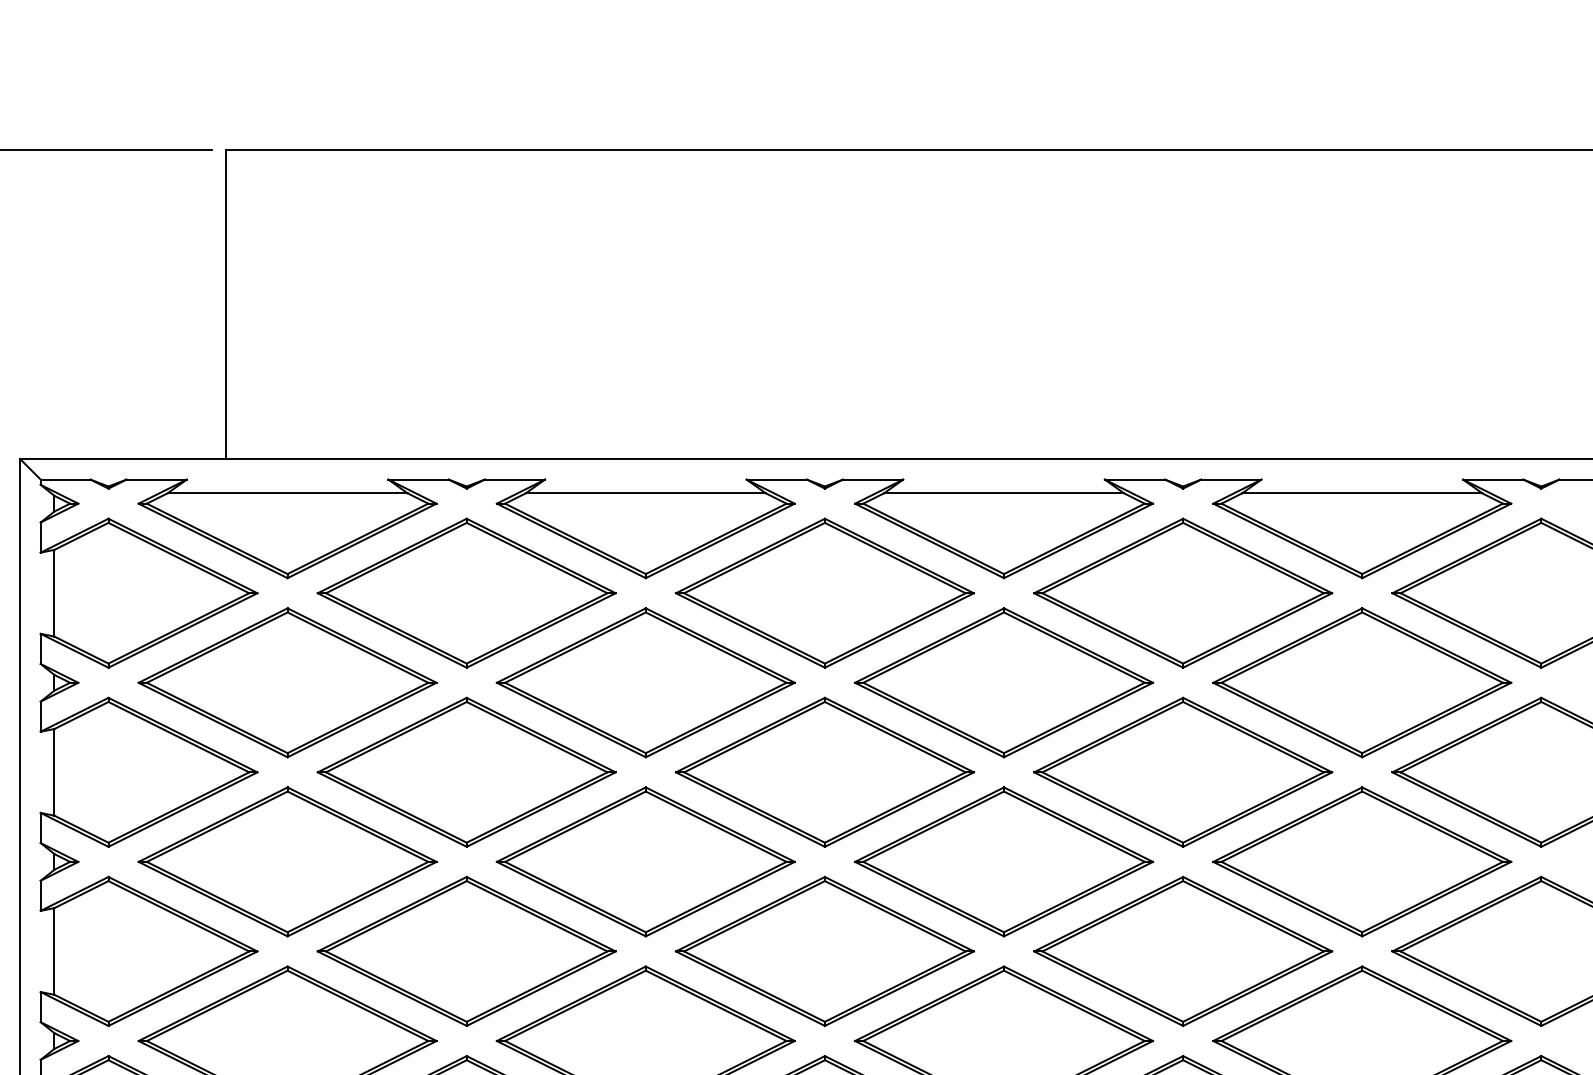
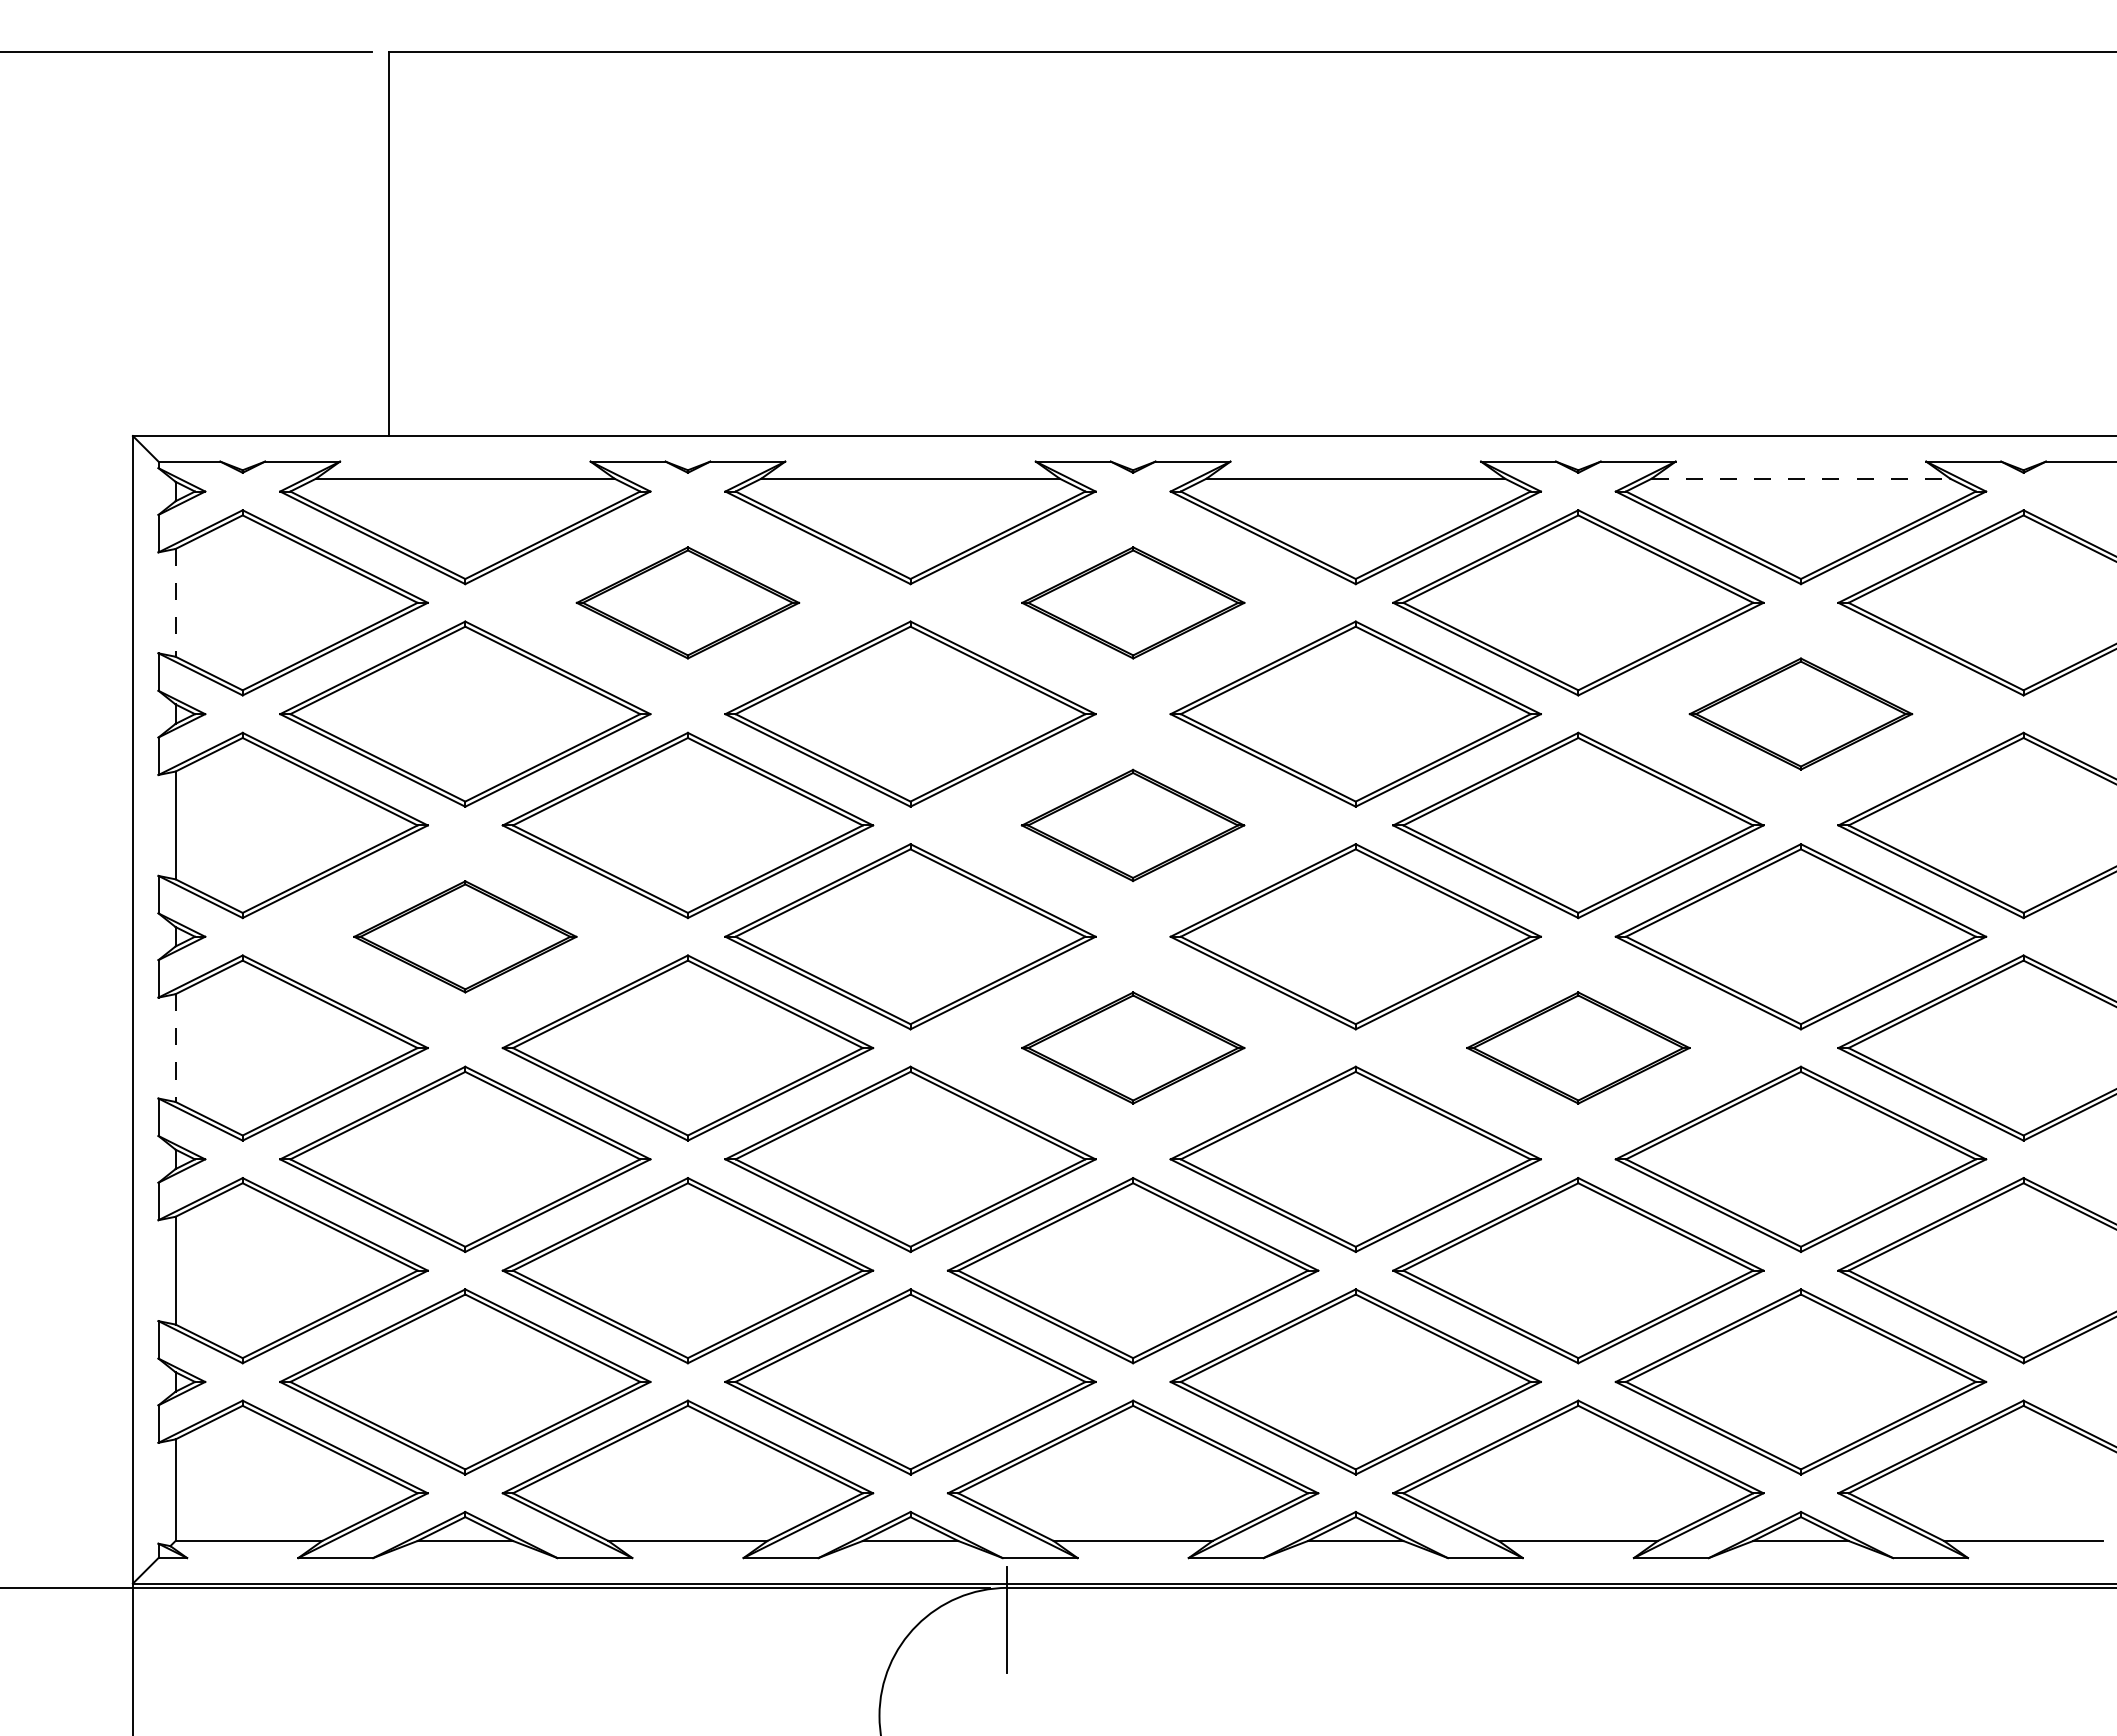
line: (1362, 493) -> (1801, 478), solid -> dashed
line: (54, 592) -> (175, 602), solid -> dashed
part: (466, 592) -> (687, 602), size x0.6
part: (825, 592) -> (1133, 602), size x0.6
part: (1361, 682) -> (1800, 713), size x0.6
part: (824, 772) -> (1132, 825), size x0.6
part: (287, 861) -> (465, 936), size x0.6
line: (54, 951) -> (175, 1048), solid -> dashed
part: (825, 951) -> (1133, 1047), size x0.6
part: (1183, 951) -> (1578, 1047), size x0.6

